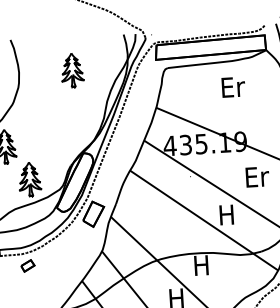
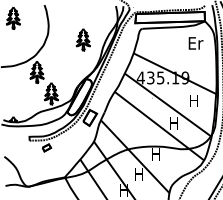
part: (71, 70) -> (82, 39), moved
text: (232, 87) -> (195, 43), moved
text: (257, 176) -> (194, 100), Er -> H

